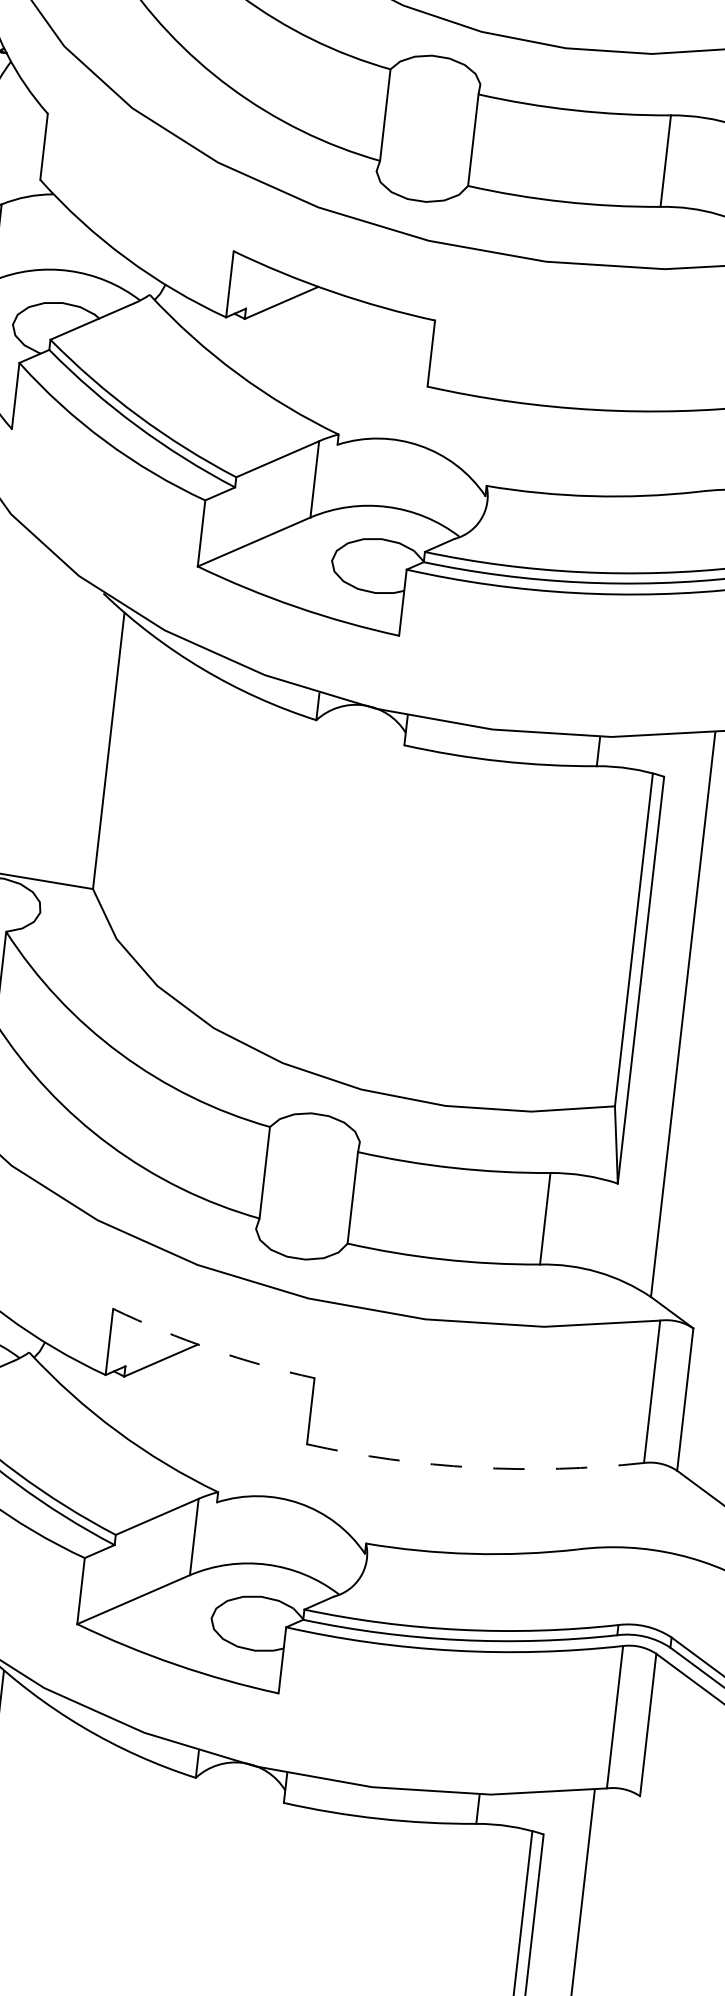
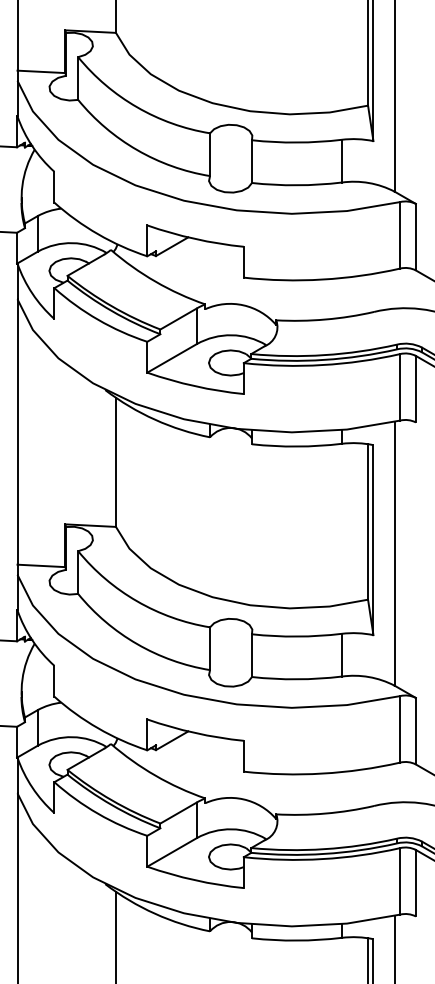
arc: (210, 1348) -> (194, 732), dashed -> solid
arc: (475, 1467) -> (322, 773), dashed -> solid

